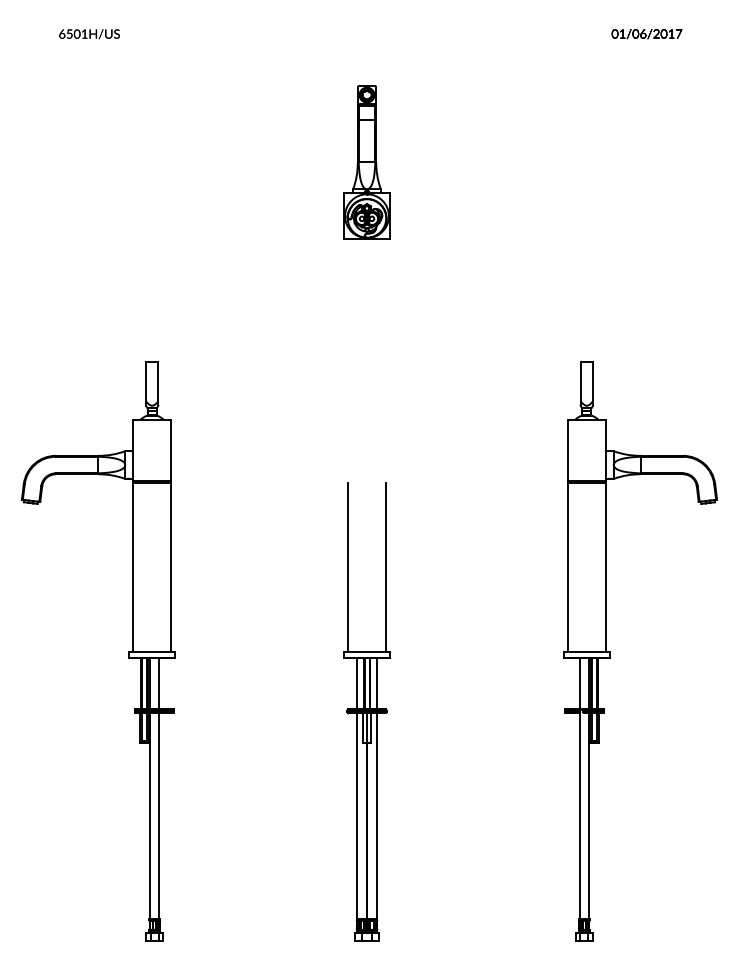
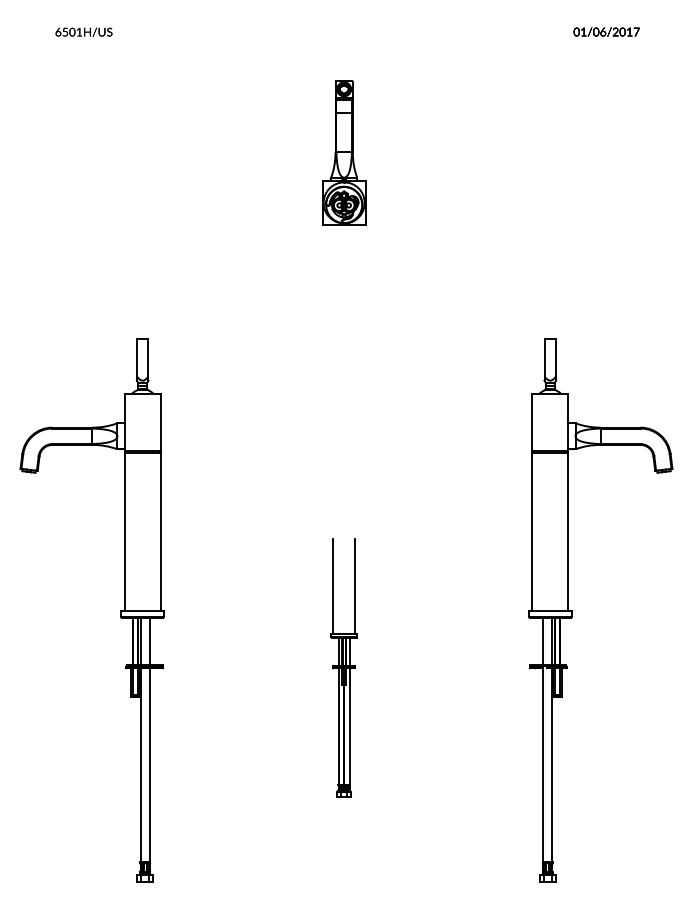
part: (366, 711) -> (343, 667), size x0.6

